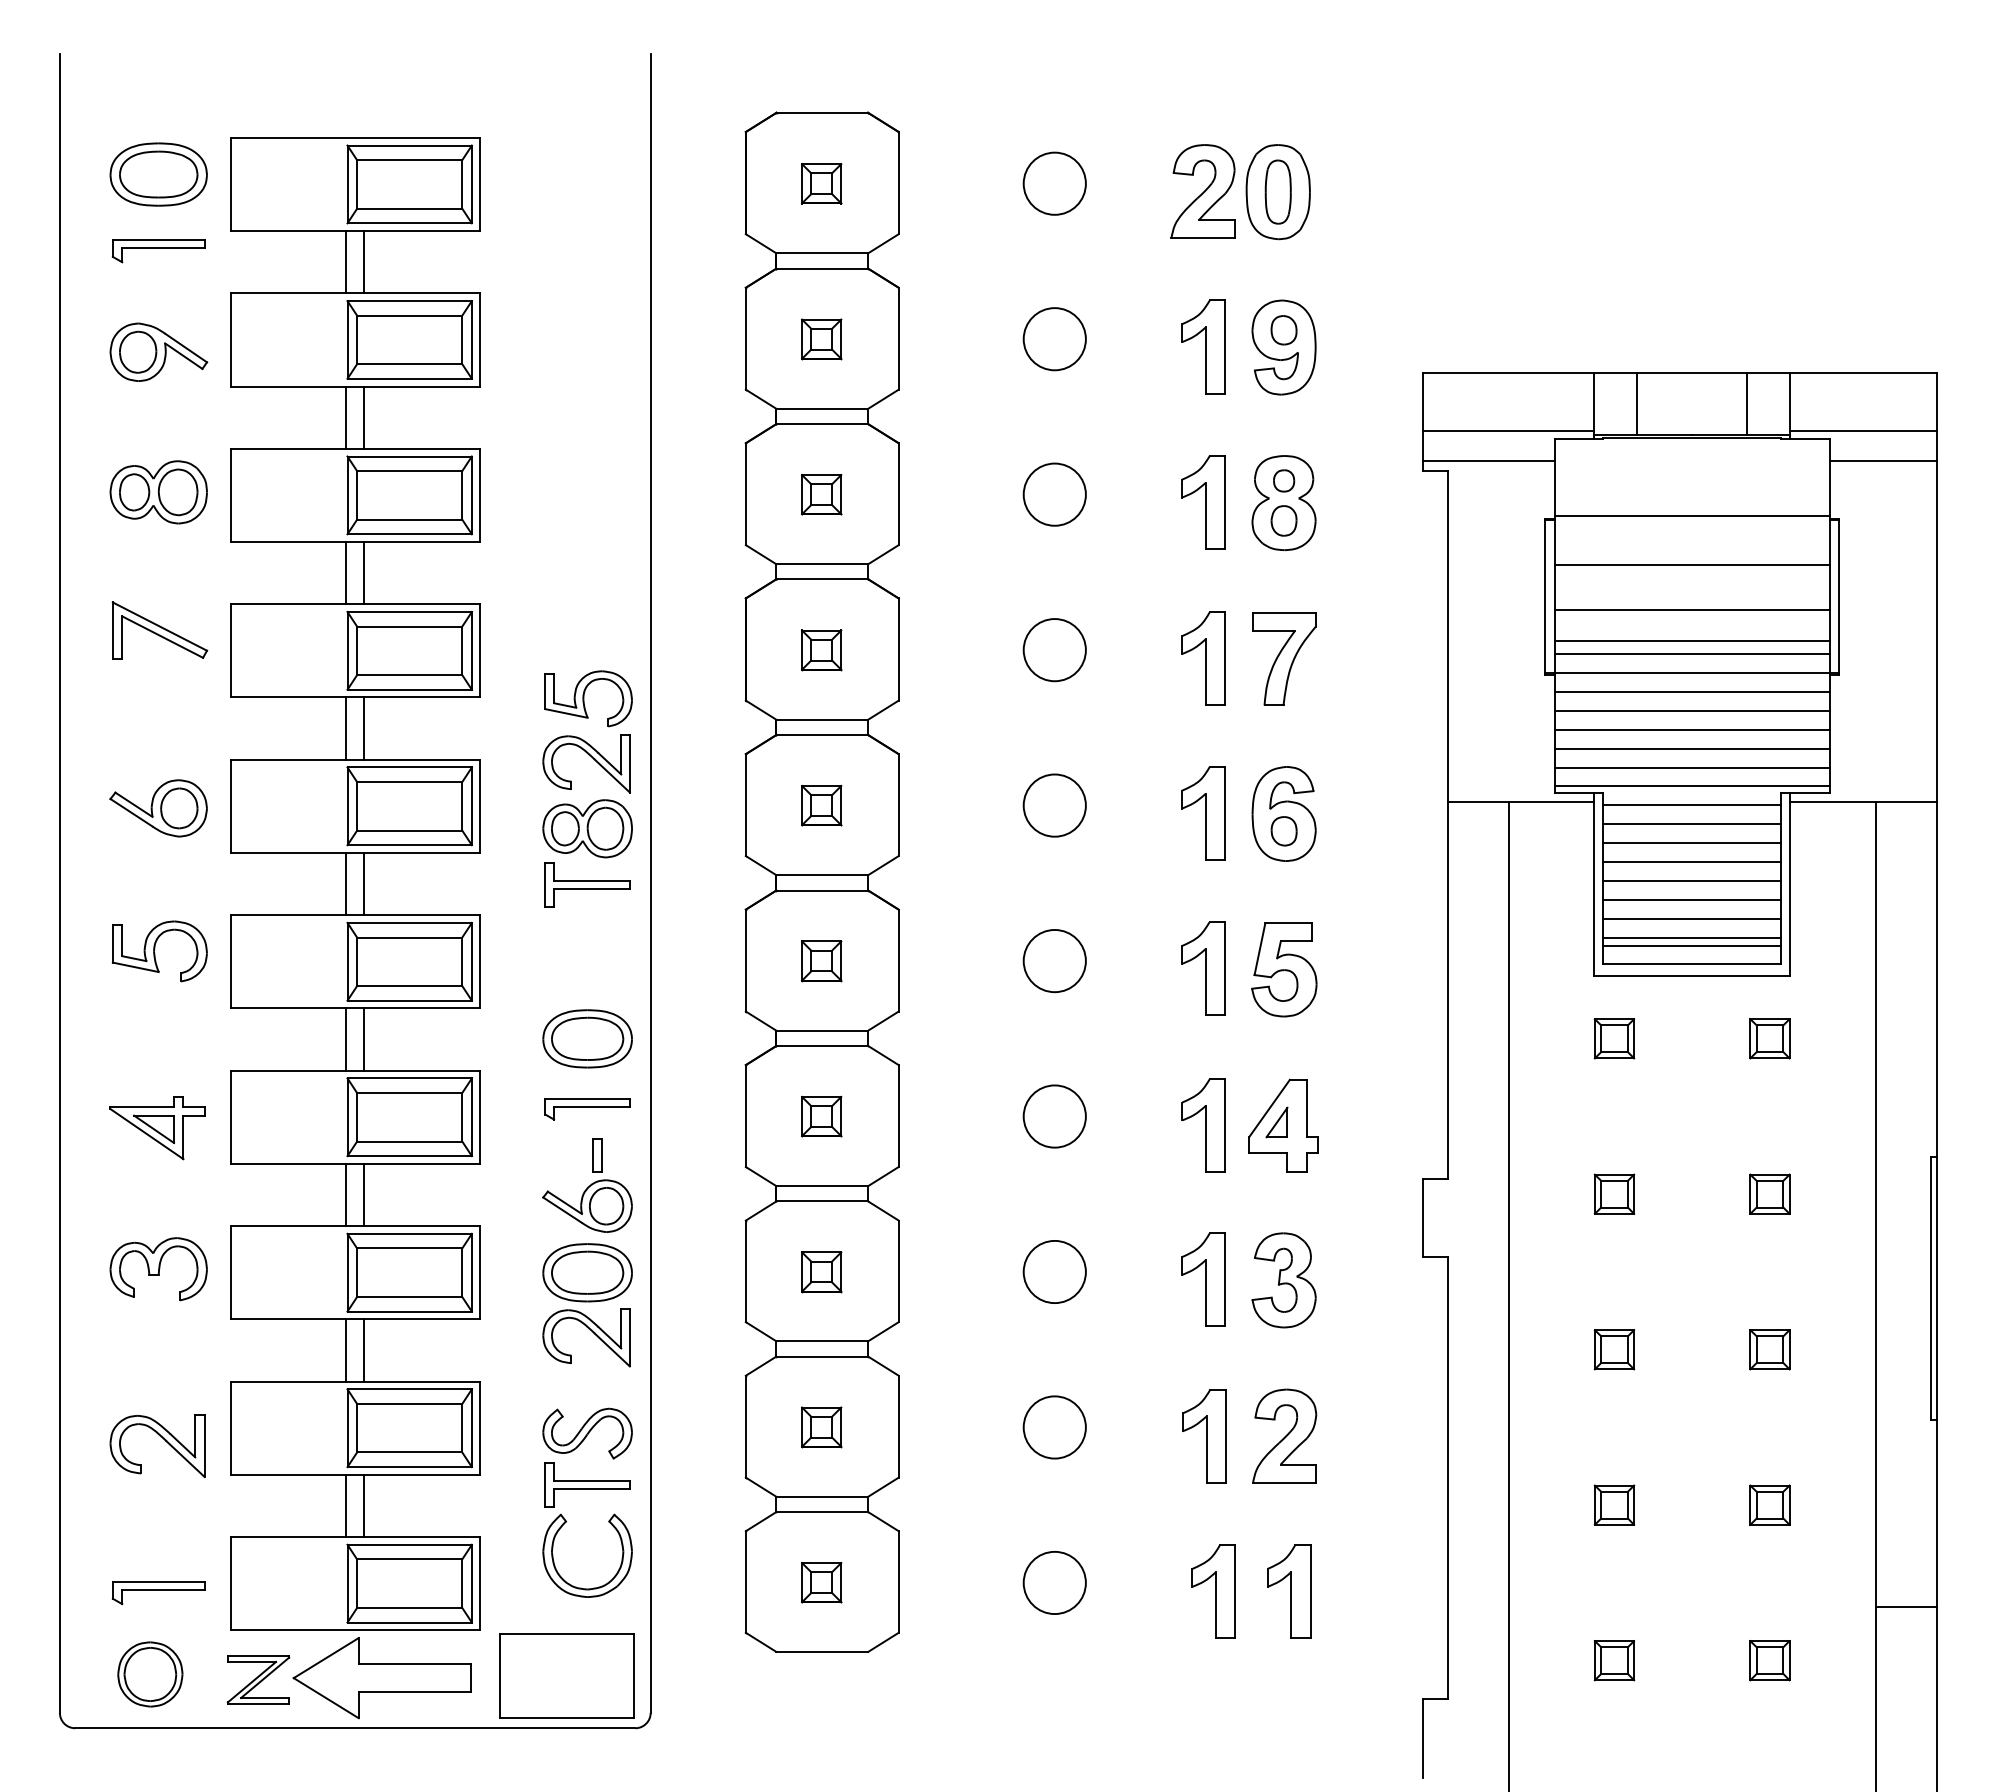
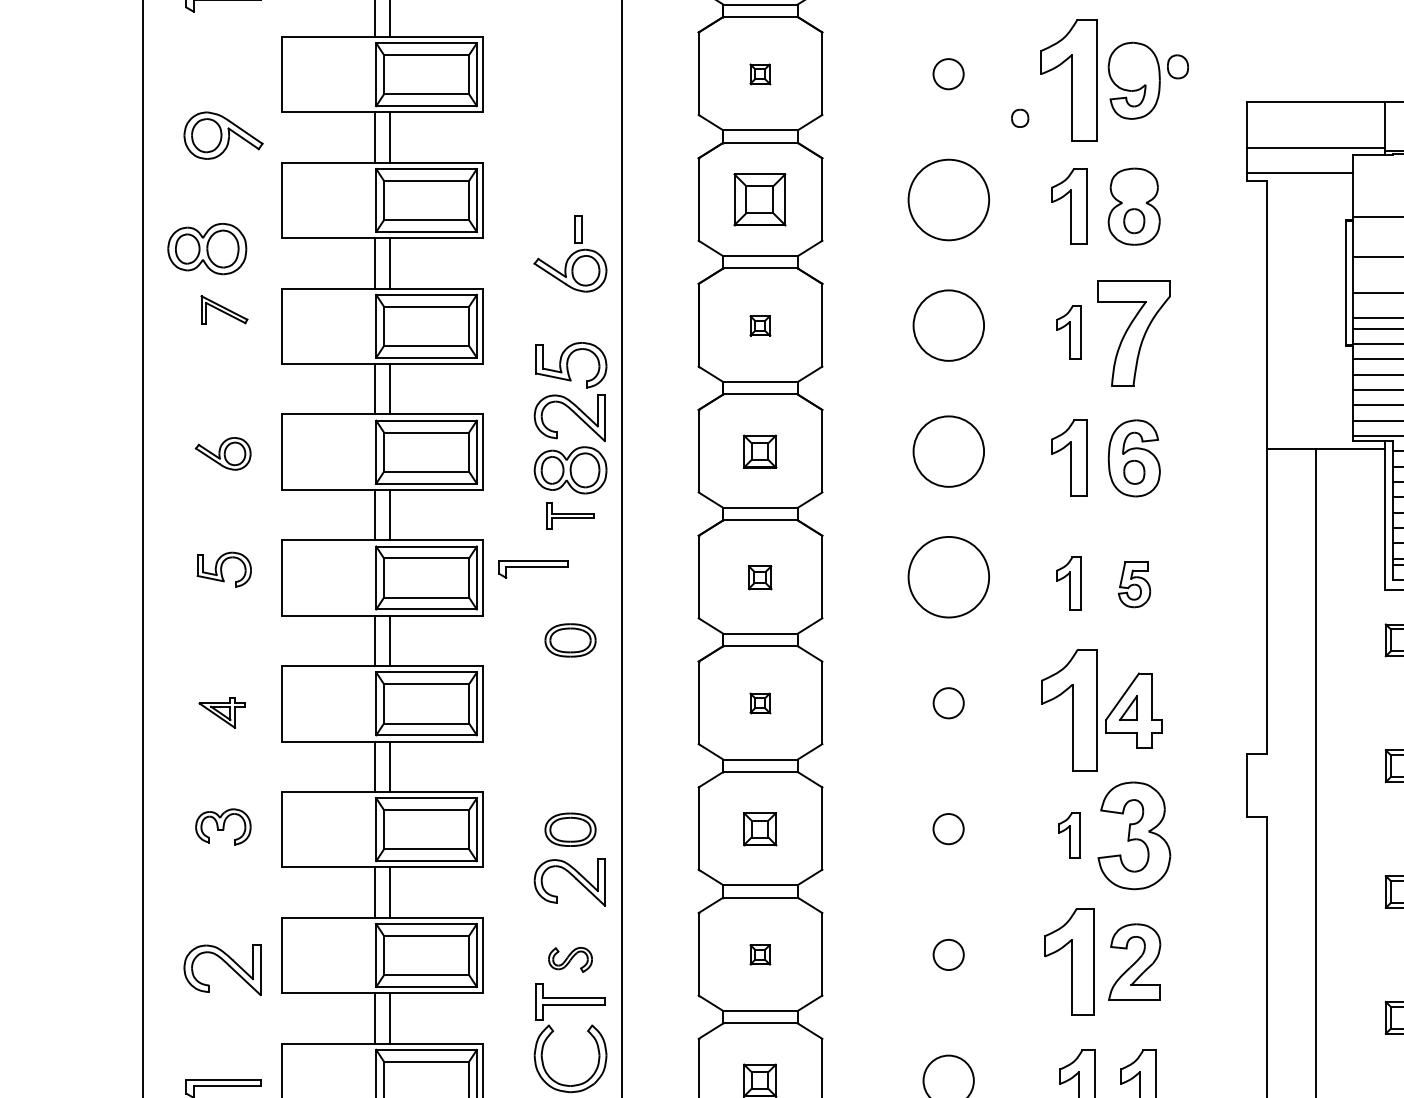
part: (1283, 330) -> (1177, 67), moved
part: (821, 339) -> (759, 74), size x0.6
circle: (1054, 339) -> (948, 74), size x0.6
part: (1203, 346) -> (1069, 80), size x1.6
part: (158, 351) -> (223, 135), moved
part: (1284, 480) -> (1020, 118), moved
part: (158, 492) -> (207, 249), moved
part: (821, 494) -> (759, 199), size x1.6
circle: (1054, 494) -> (948, 199), size x1.6
part: (159, 630) -> (224, 309), size x0.6
part: (821, 650) -> (759, 326), size x0.6
circle: (1054, 650) -> (948, 326), size x1.4
part: (1203, 658) -> (1069, 332), size x0.7
part: (1284, 658) -> (1134, 332), size x1.4
circle: (1054, 805) -> (948, 451), size x1.4
part: (158, 808) -> (223, 453), size x0.7
part: (587, 884) -> (570, 515), size x0.7
part: (159, 951) -> (224, 569), size x0.7
part: (821, 961) -> (759, 577), size x0.7
circle: (1054, 961) -> (948, 577), size x1.6
part: (1203, 968) -> (1069, 583), size x0.7
part: (1284, 969) -> (1134, 584), size x0.6
part: (587, 1038) -> (570, 640), size x0.7
part: (587, 1109) -> (533, 569), moved
part: (821, 1116) -> (759, 703), size x0.6
circle: (1054, 1116) -> (948, 703), size x0.6
part: (1203, 1125) -> (1069, 710), size x1.6
part: (157, 1128) -> (222, 712), size x0.6
part: (587, 1185) -> (570, 254), moved
part: (158, 1269) -> (223, 827), size x0.7
circle: (1054, 1271) -> (948, 828), size x0.6
part: (587, 1272) -> (570, 829), size x0.7
part: (1203, 1279) -> (1069, 835), size x0.6
part: (1283, 1280) -> (1133, 835), size x1.4
part: (821, 1427) -> (759, 954), size x0.6
circle: (1054, 1427) -> (948, 954), size x0.6
part: (587, 1433) -> (570, 959), size x0.6
part: (1204, 1436) -> (1069, 962), size x1.4

